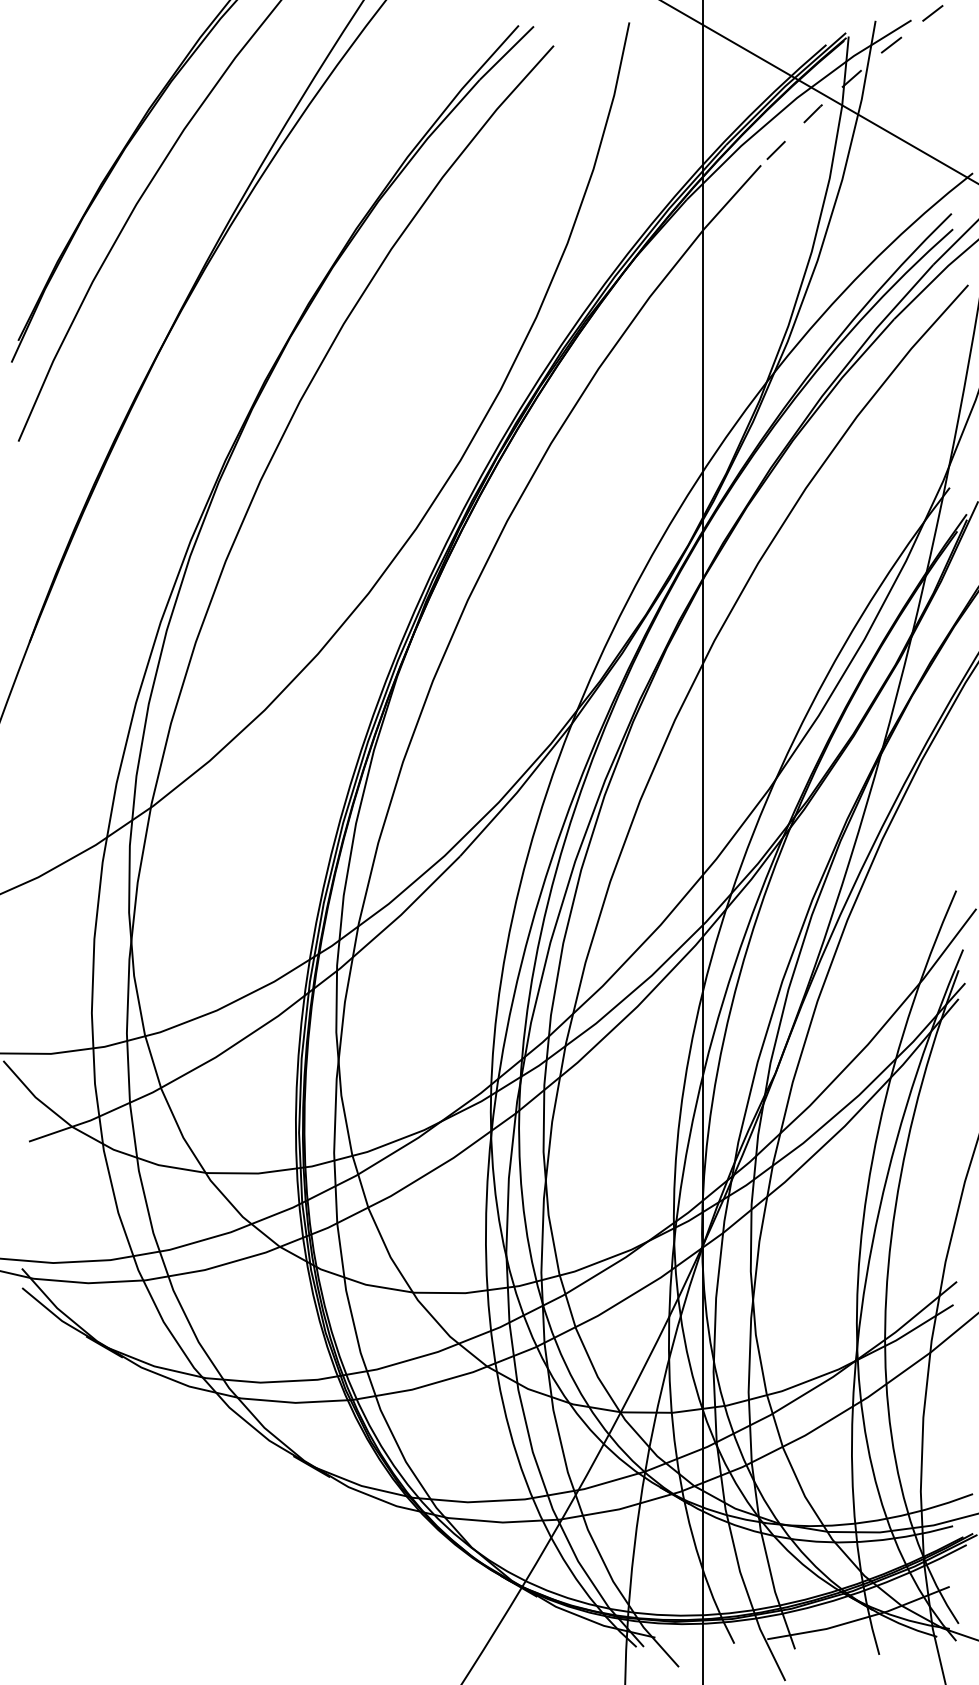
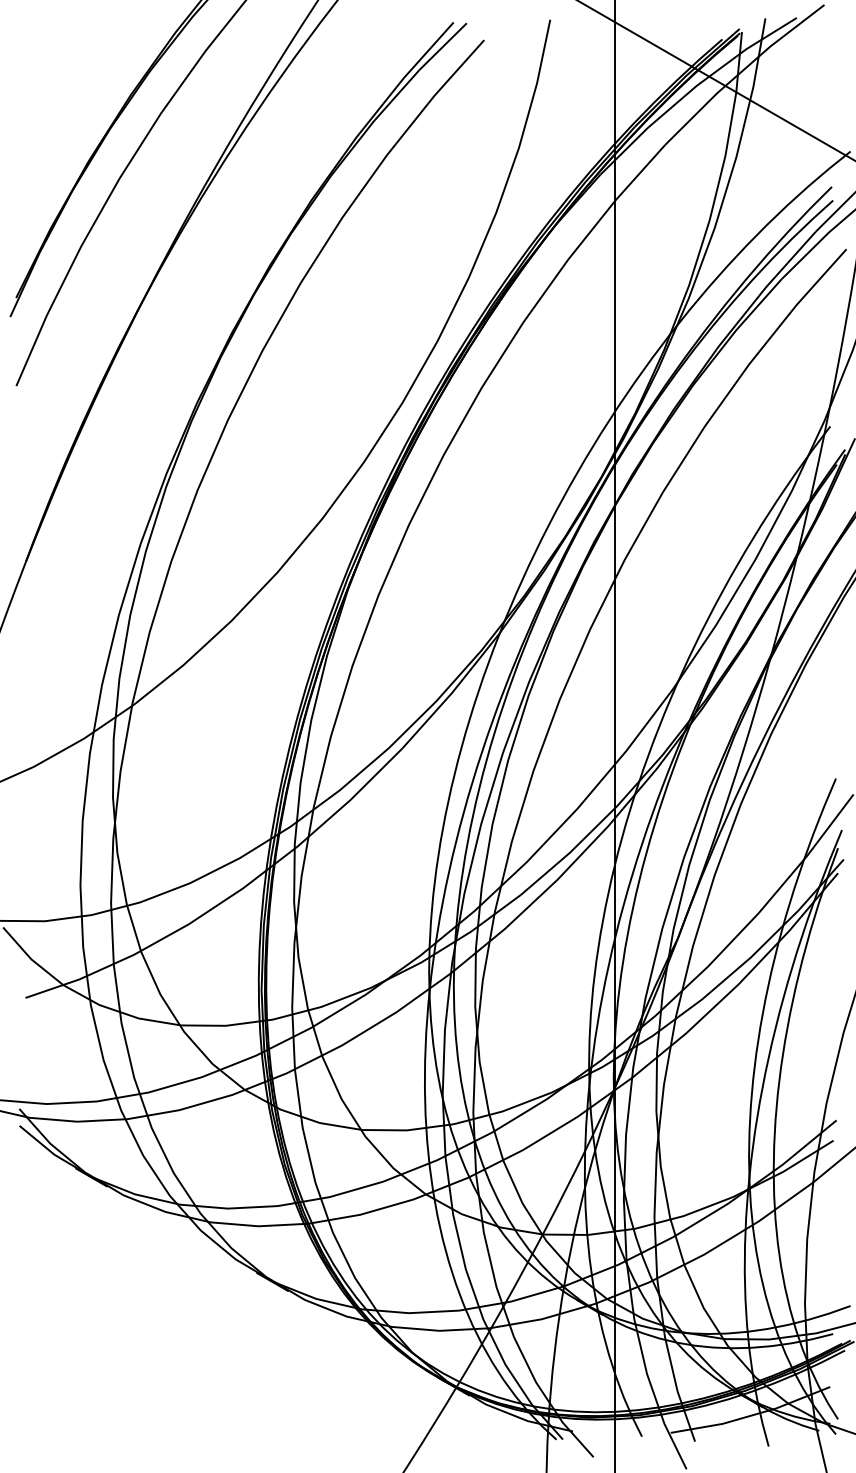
line: (848, 81) -> (741, 71), dashed -> solid

